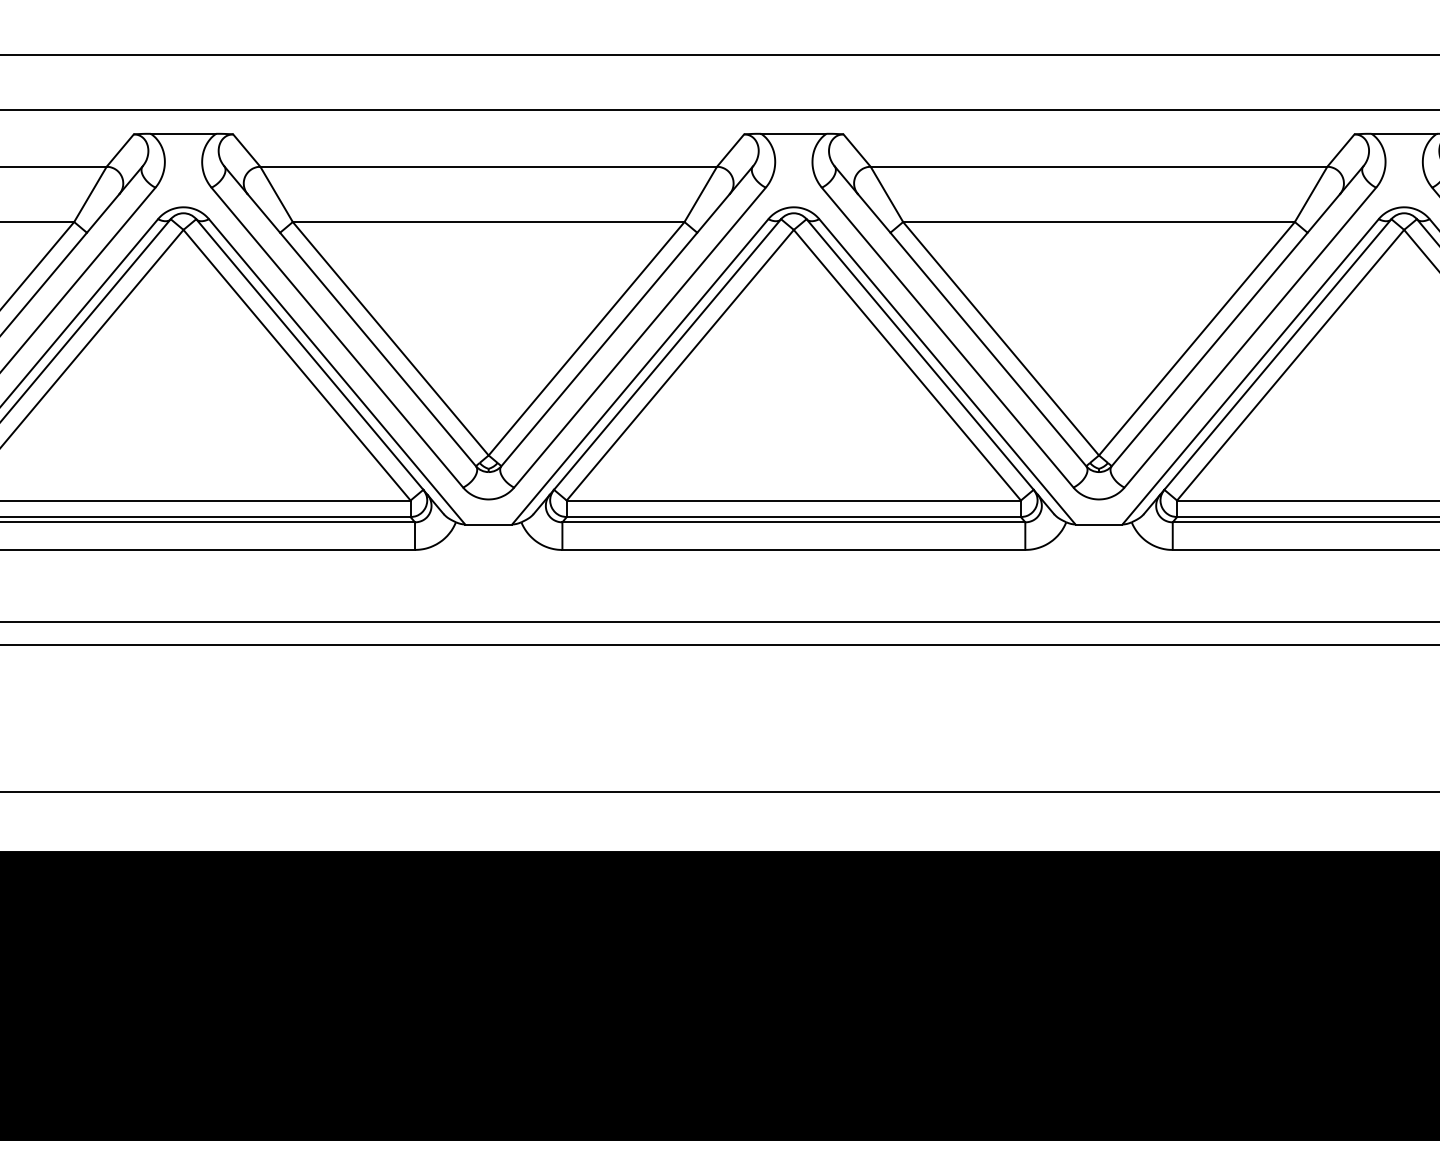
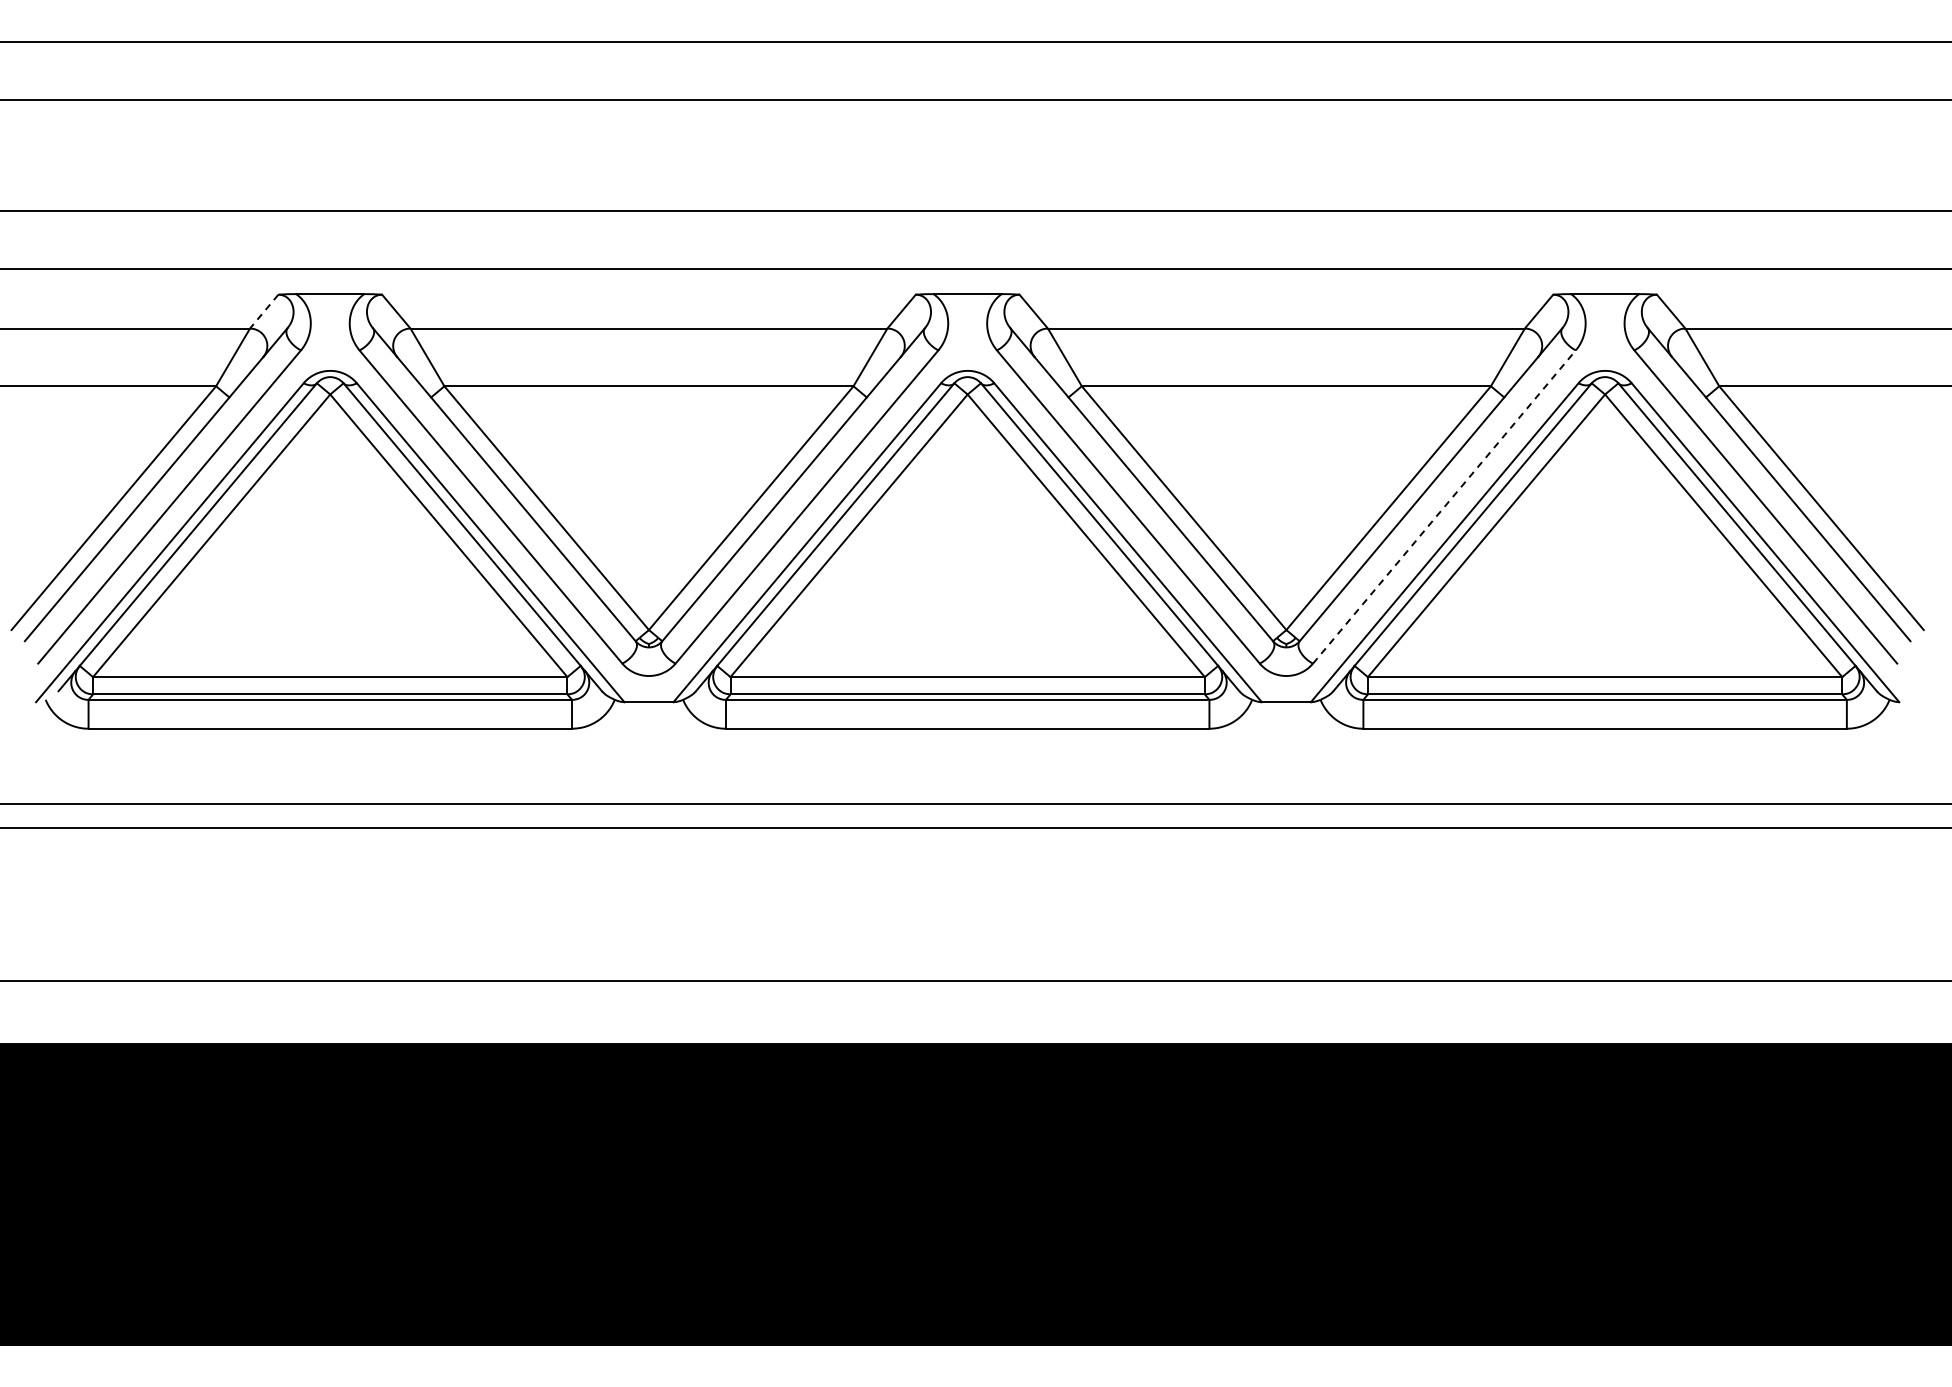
line: (119, 151) -> (263, 312), solid -> dashed
line: (1250, 337) -> (1444, 506), solid -> dashed

